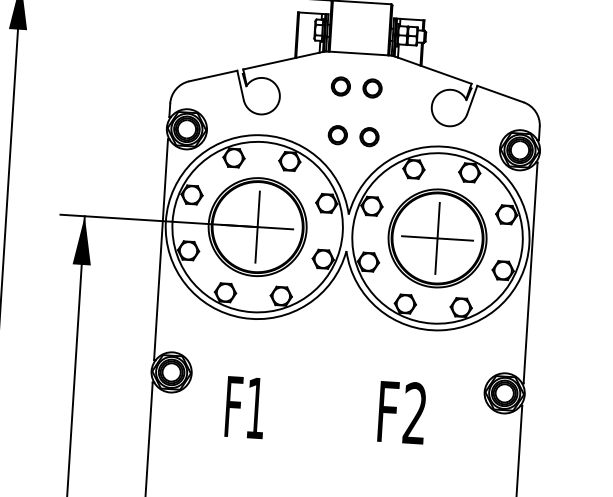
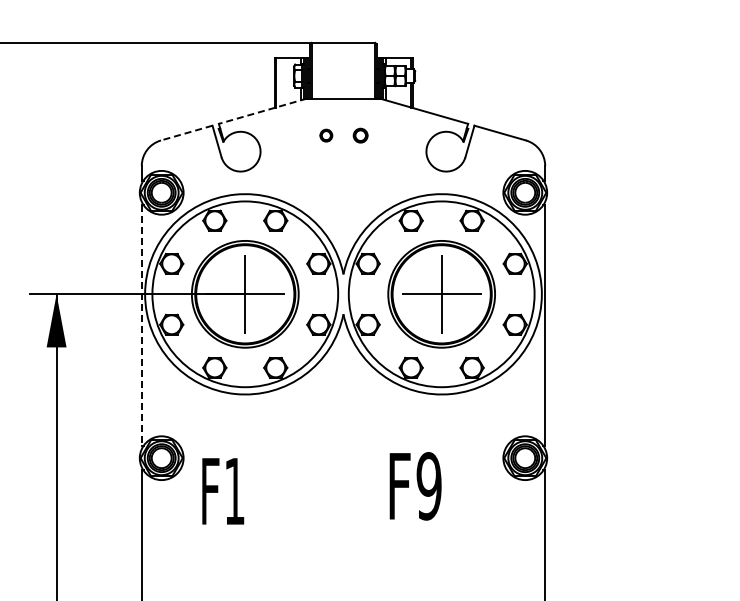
line: (283, 60) -> (262, 111), solid -> dashed
line: (213, 76) -> (186, 133), solid -> dashed
part: (341, 86) -> (326, 135), size x0.6
part: (372, 88) -> (360, 135), size x0.7
part: (338, 134) -> (326, 188), removed
part: (369, 136) -> (360, 188), removed
line: (160, 250) -> (141, 326), solid -> dashed
text: (245, 407) -> (223, 491), moved
text: (414, 413) -> (428, 486), F2 -> F9

